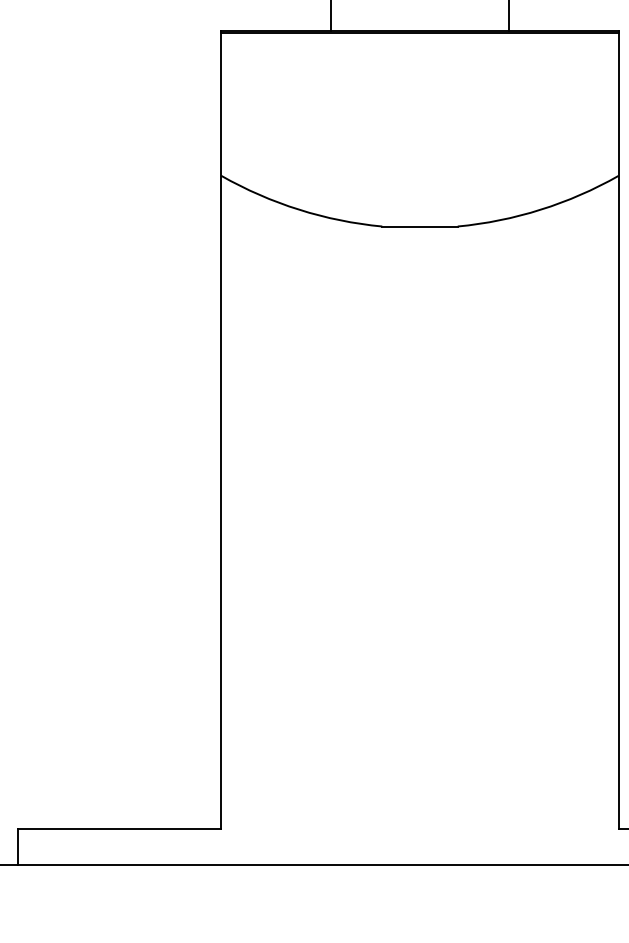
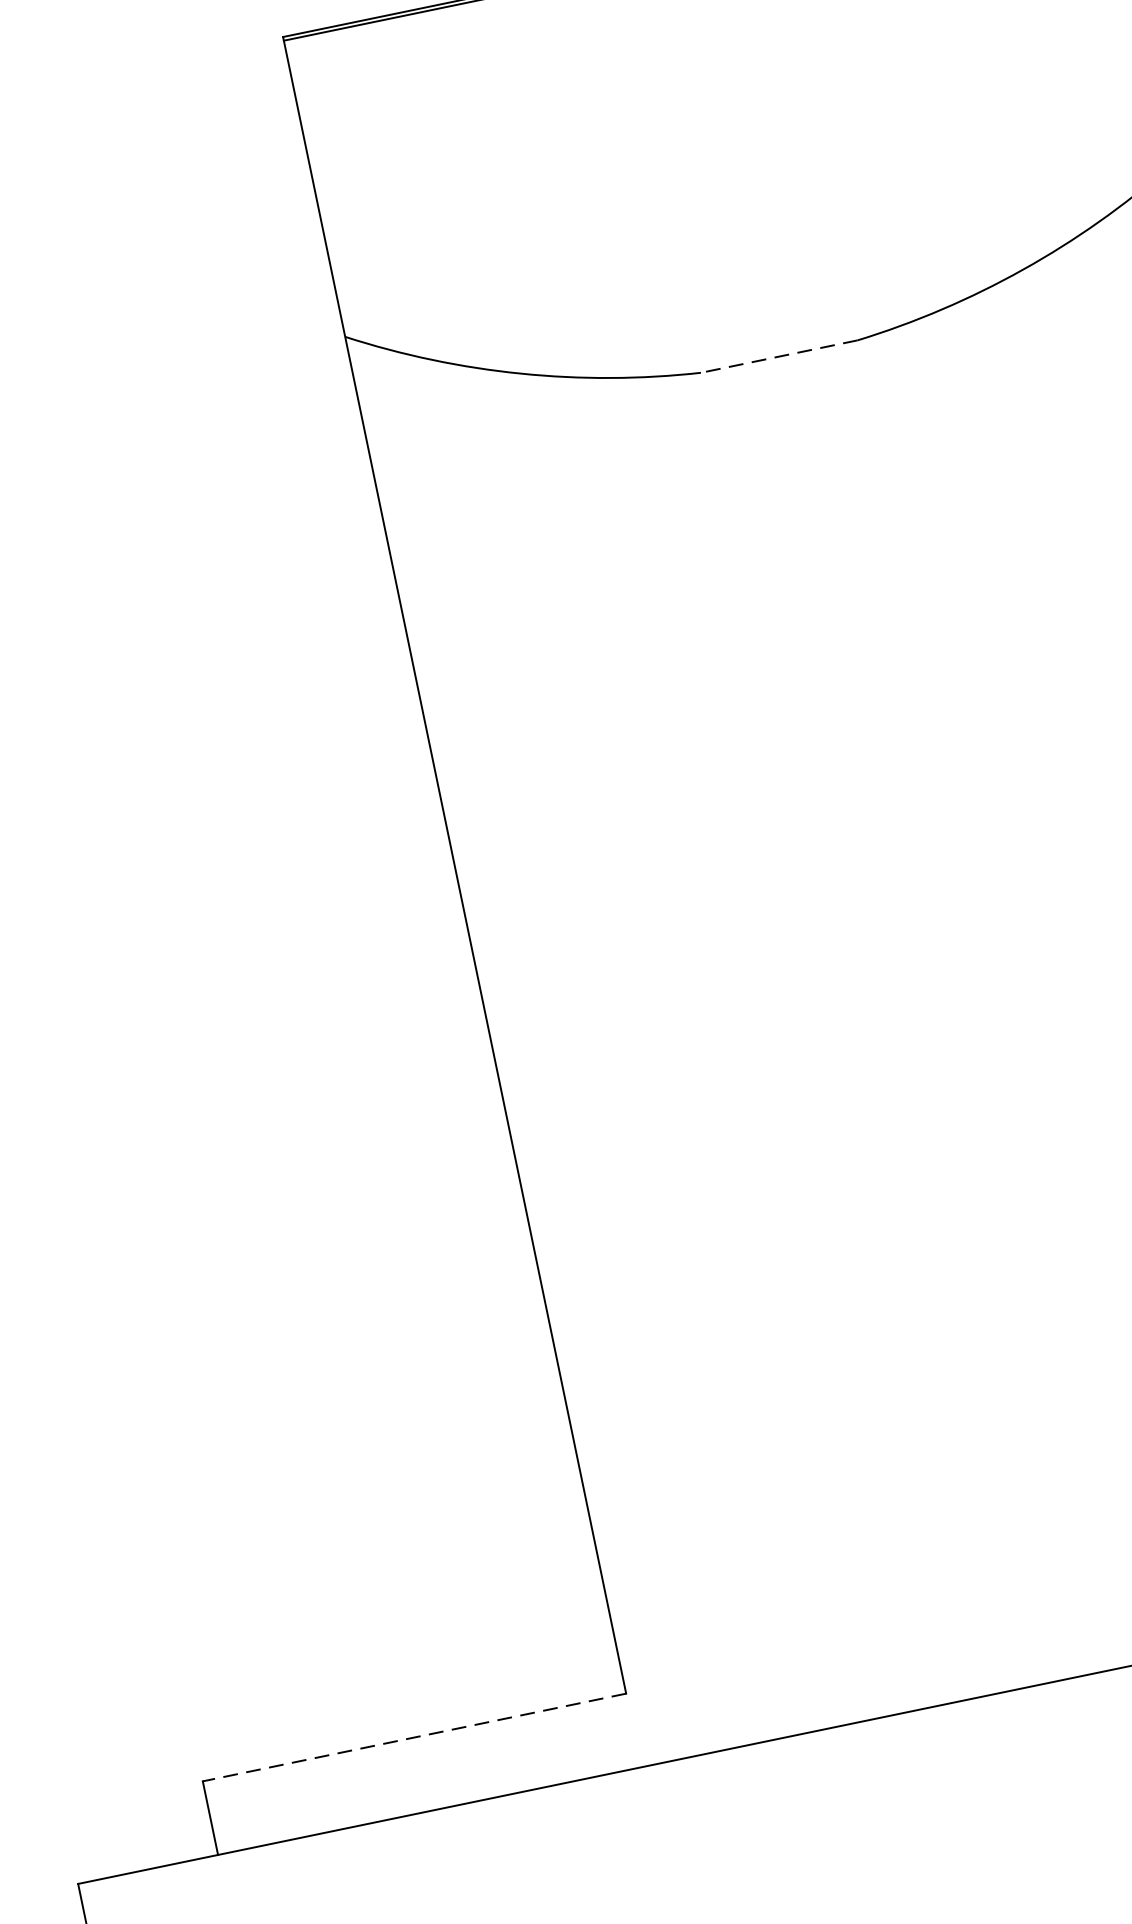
line: (419, 226) -> (778, 356), solid -> dashed
line: (119, 829) -> (414, 1737), solid -> dashed

